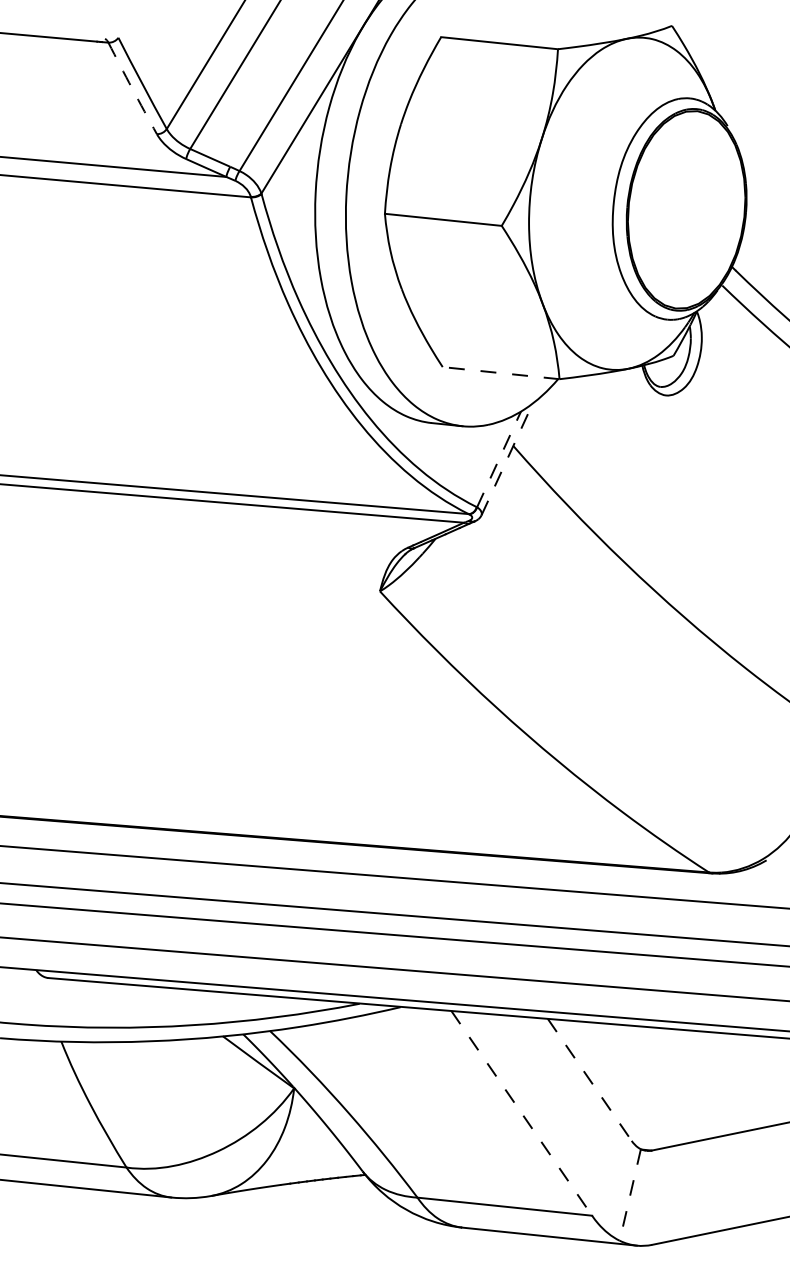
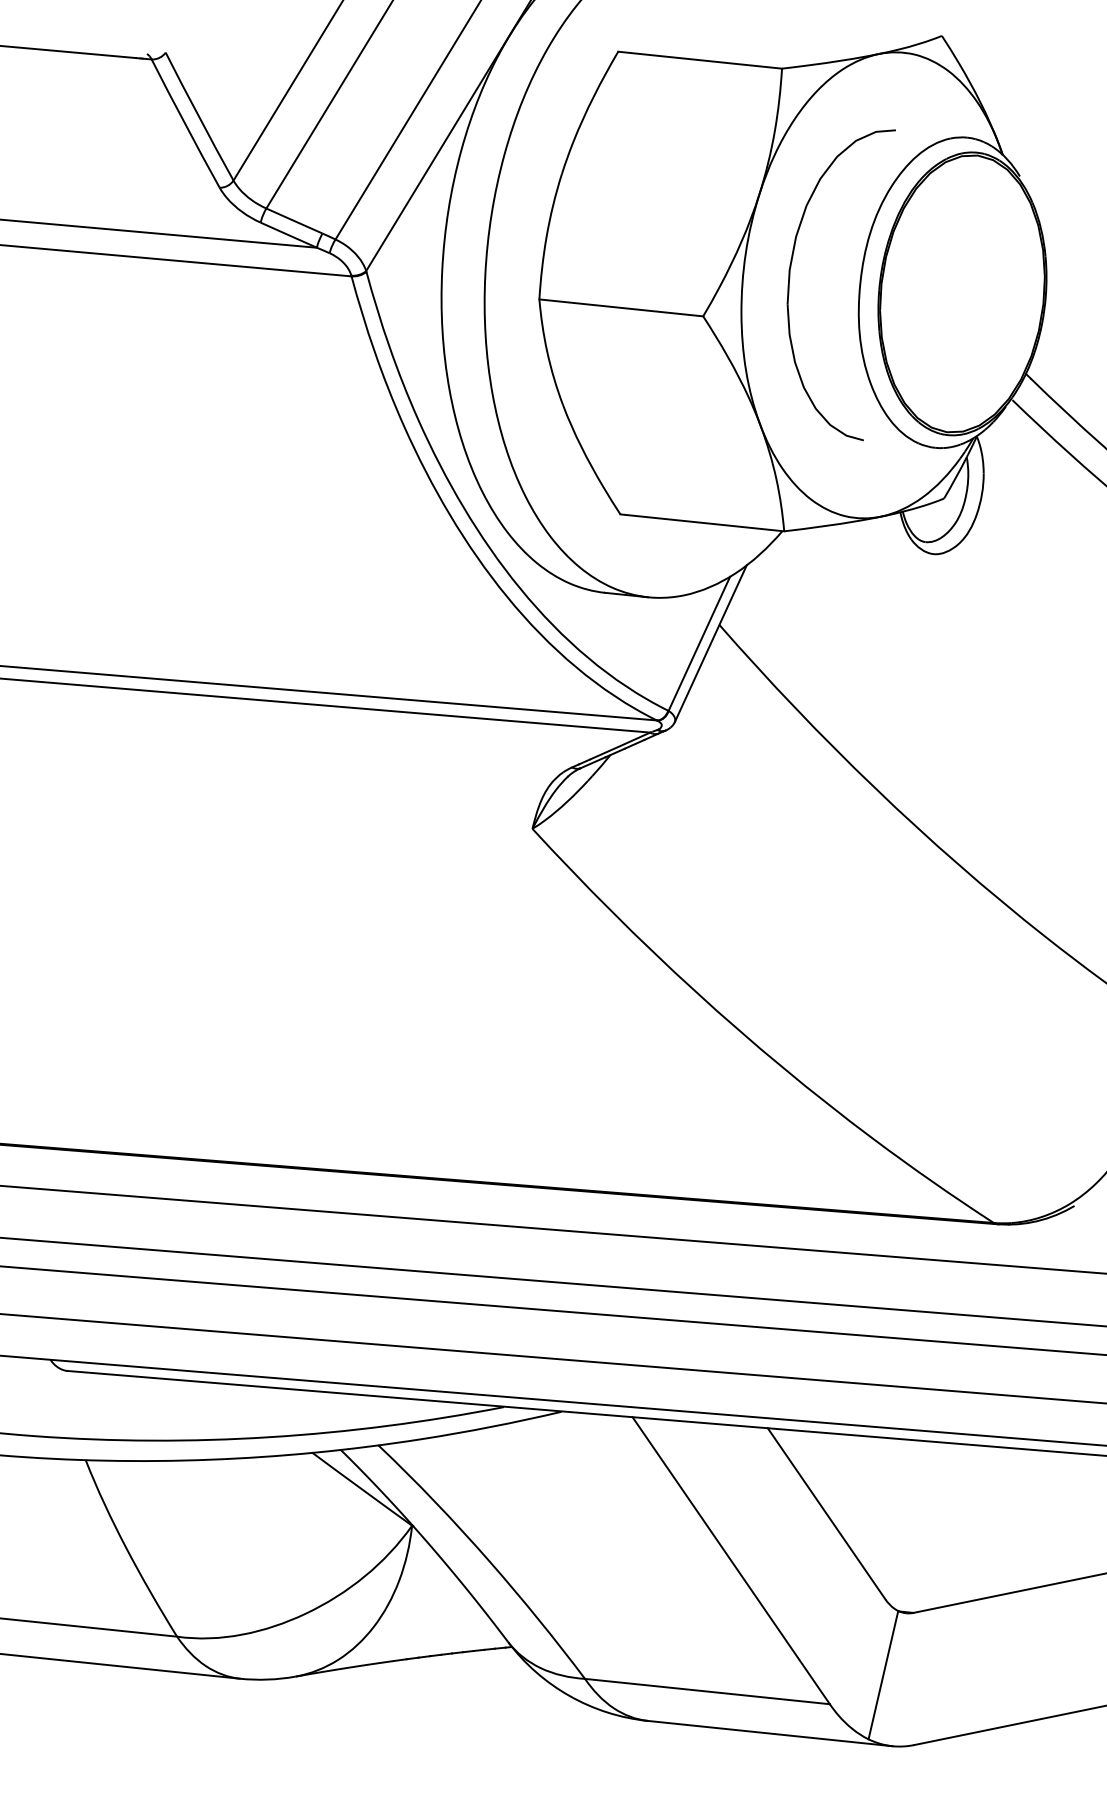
arc: (132, 88) -> (185, 123), dashed -> solid
part: (564, 198) -> (790, 278), added
line: (500, 372) -> (701, 522), dashed -> solid
line: (499, 459) -> (699, 643), dashed -> solid
line: (507, 459) -> (711, 643), dashed -> solid
line: (589, 1079) -> (826, 1513), dashed -> solid
line: (521, 1113) -> (731, 1561), dashed -> solid
line: (630, 1195) -> (883, 1675), dashed -> solid

